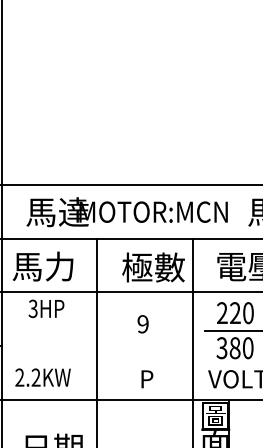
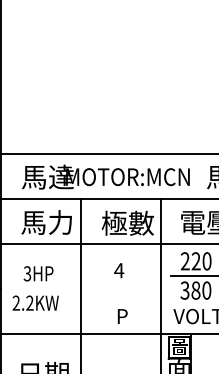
text: (42, 266) -> (46, 222), moved
text: (46, 308) -> (38, 273), moved
text: (143, 324) -> (119, 270), 9 -> 4
text: (42, 376) -> (35, 302), moved

